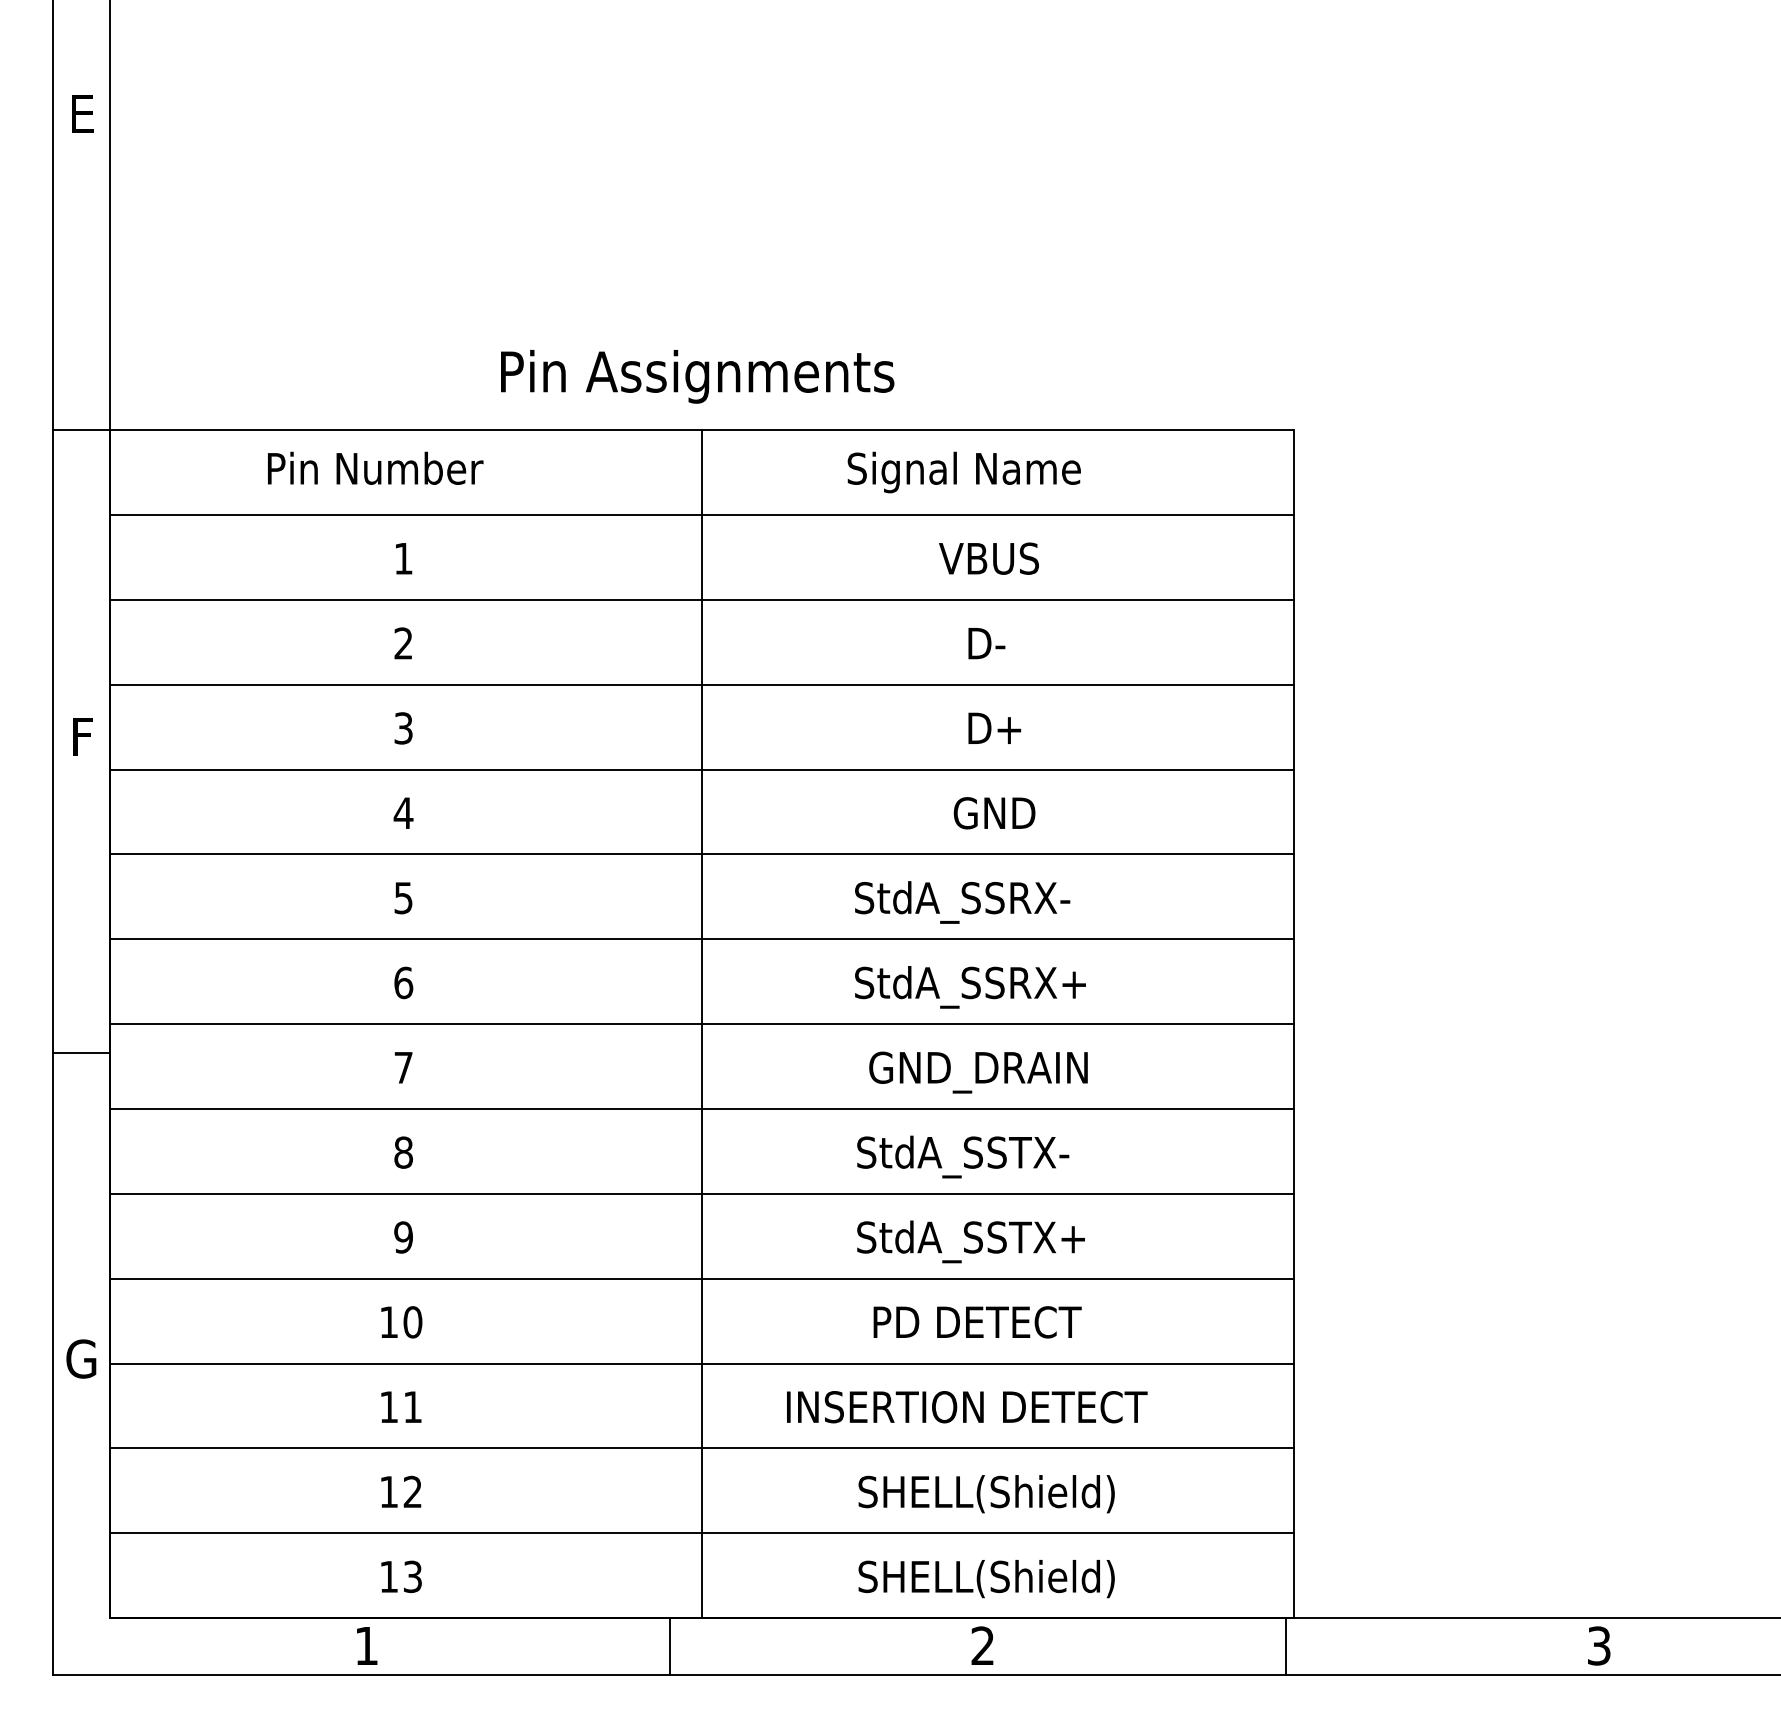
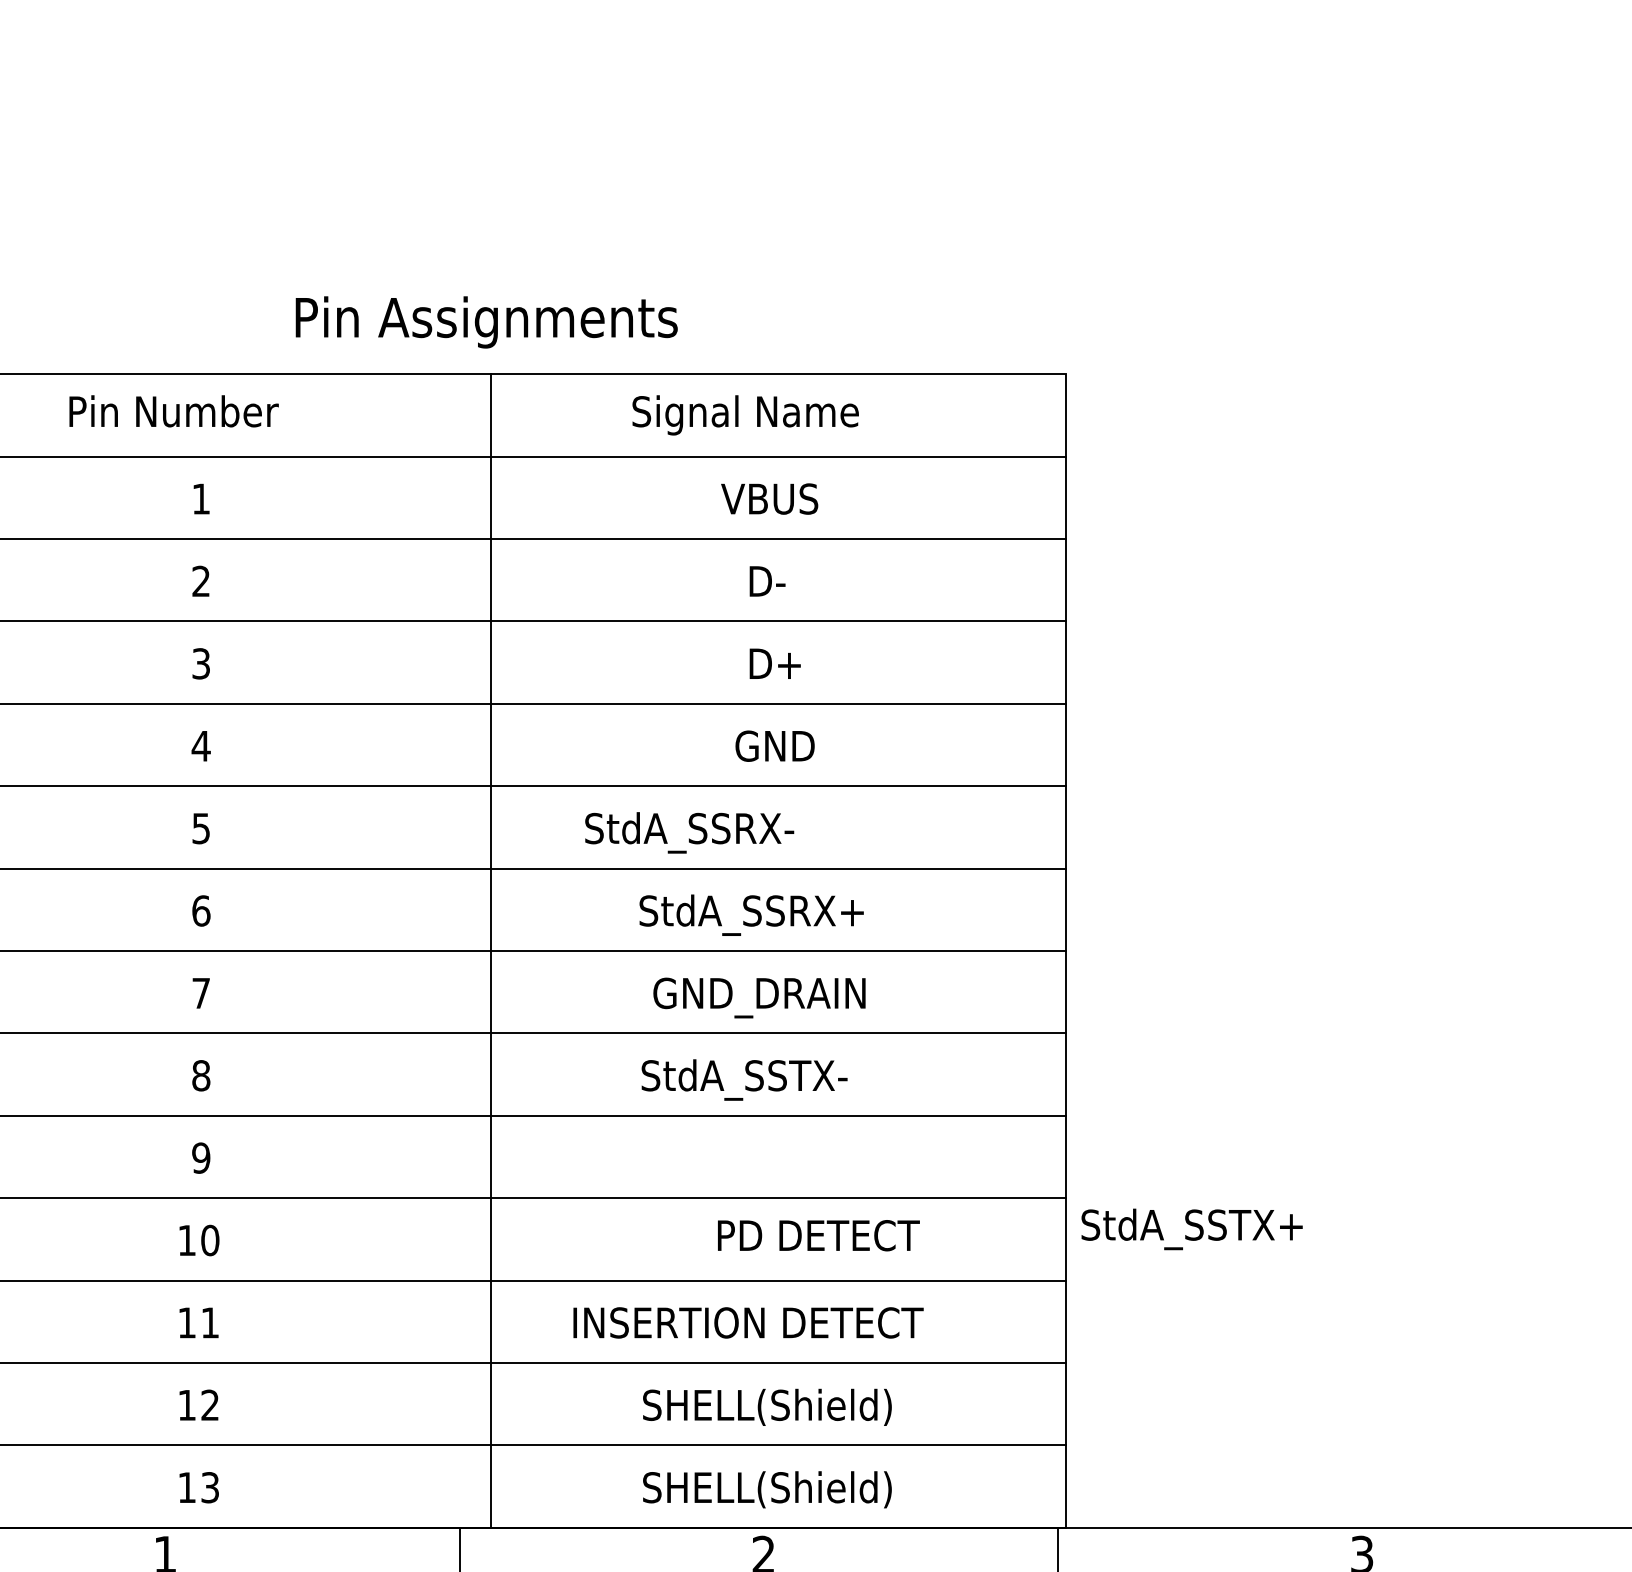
text: (962, 902) -> (689, 832), moved
text: (970, 1241) -> (1191, 1229), moved
text: (977, 1322) -> (818, 1235), moved

